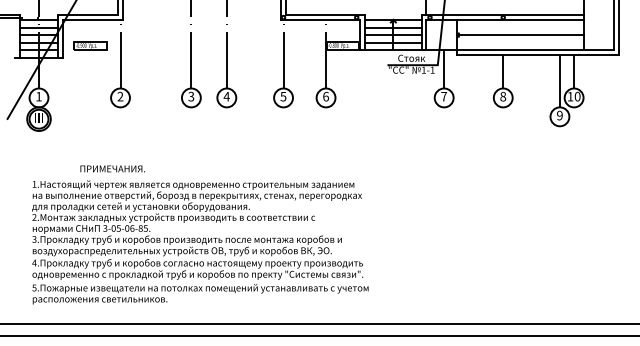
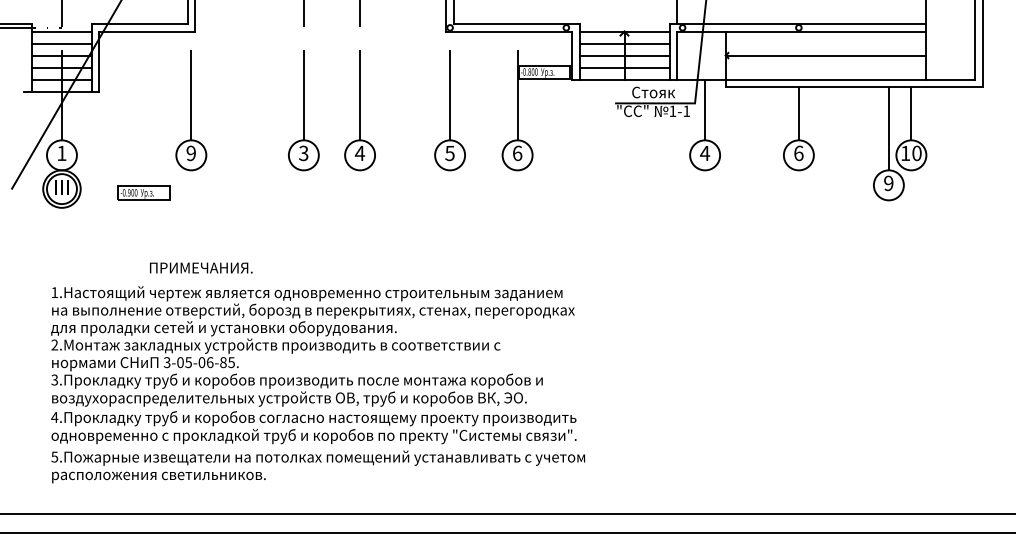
part: (90, 45) -> (143, 192), moved
text: (120, 96) -> (191, 153), 2 -> 9
text: (443, 96) -> (704, 153), 7 -> 4
text: (503, 96) -> (799, 153), 8 -> 6
text: (112, 168) -> (200, 267), moved

